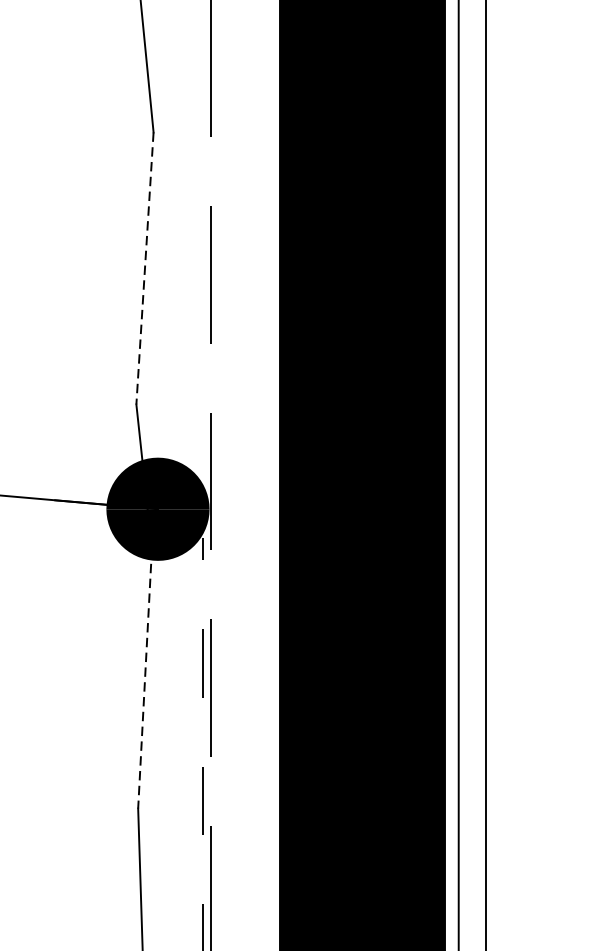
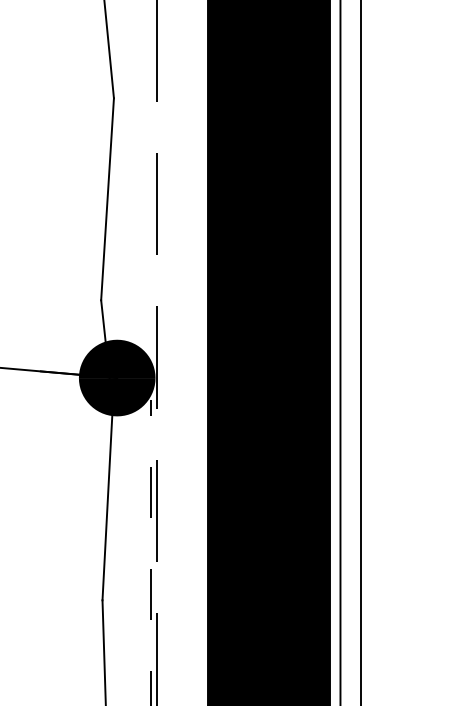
line: (144, 268) -> (107, 199), dashed -> solid
line: (144, 679) -> (107, 504), dashed -> solid

